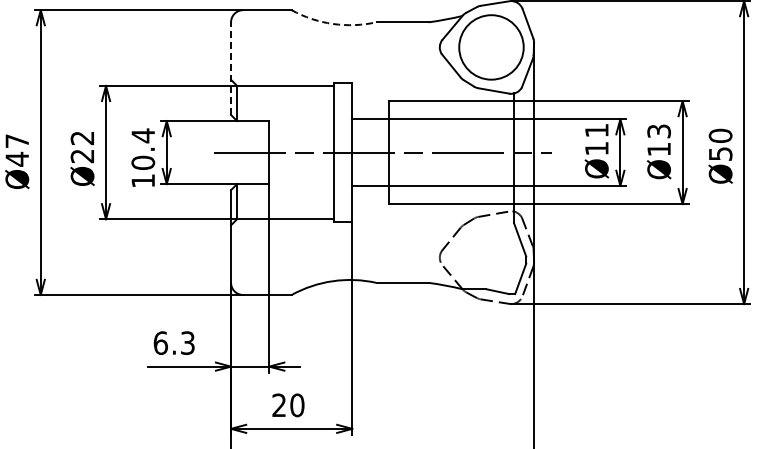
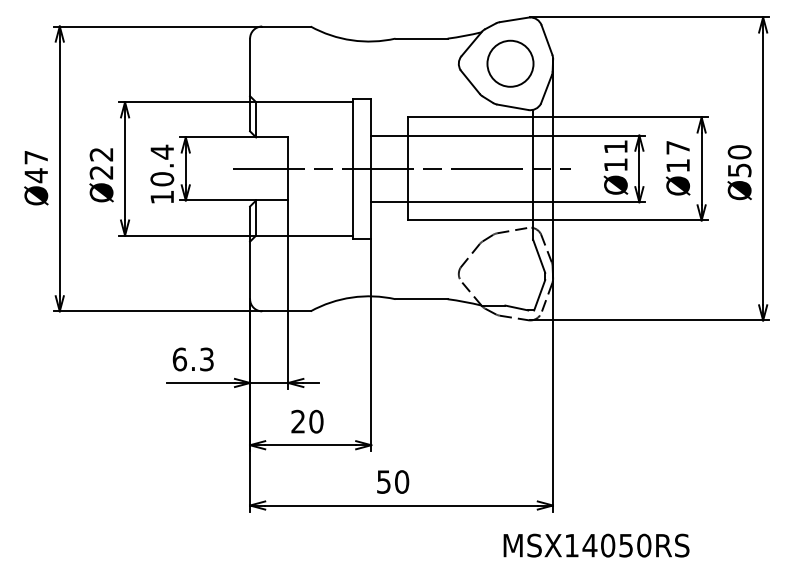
arc: (332, 24) -> (351, 40), dashed -> solid
circle: (491, 47) -> (510, 63), size x0.71
line: (231, 68) -> (250, 84), dashed -> solid
text: (659, 131) -> (678, 147), Ø13 -> Ø17

